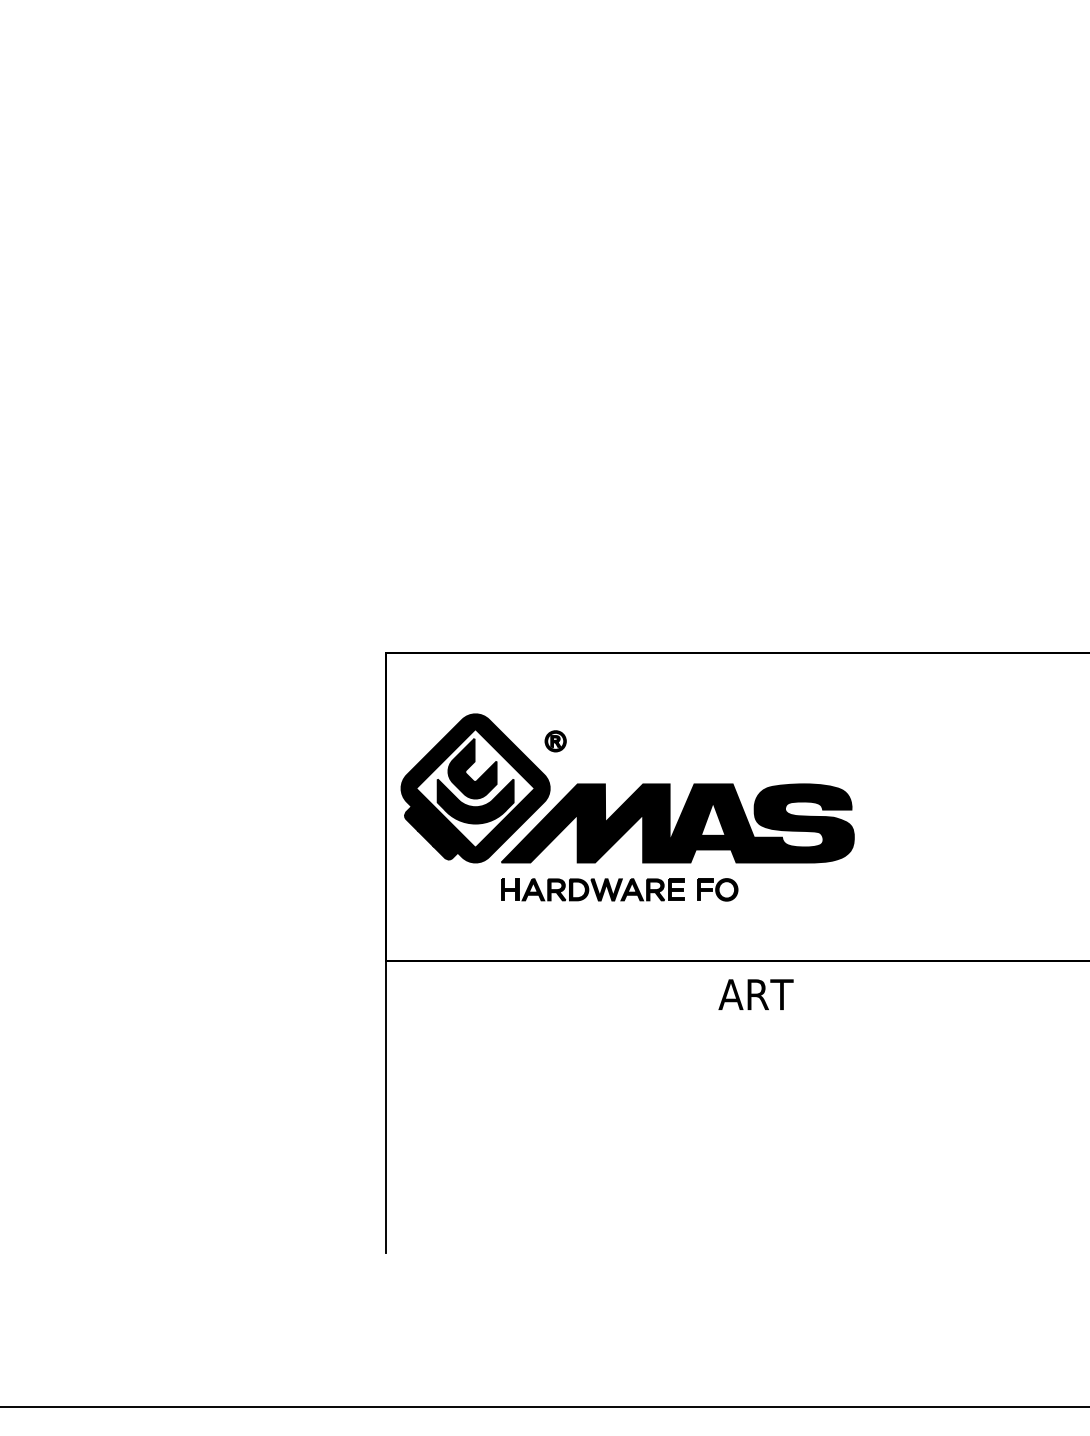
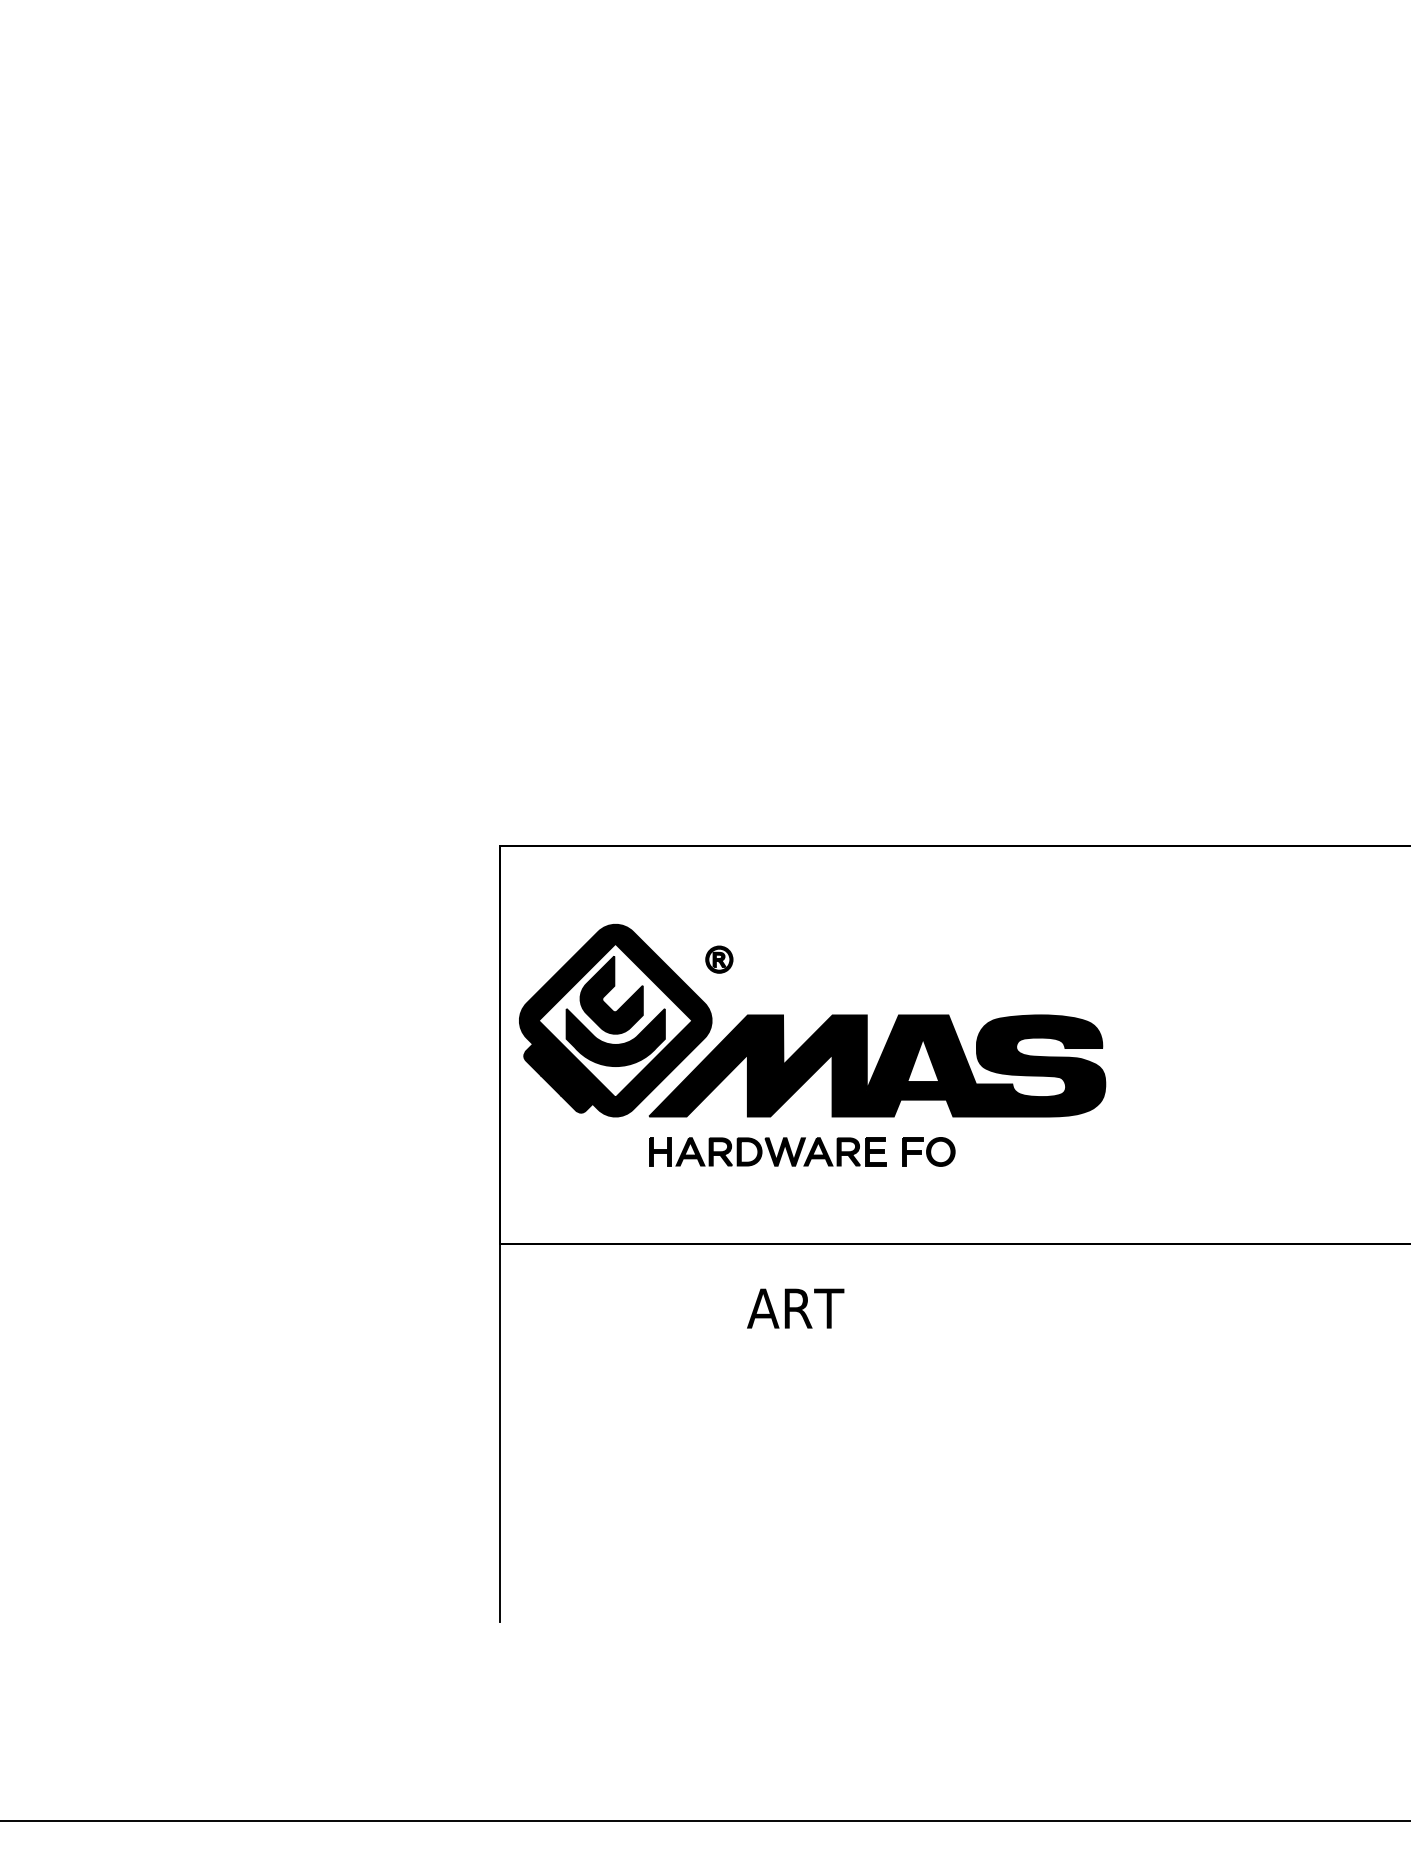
text: (755, 994) -> (795, 1308), moved

